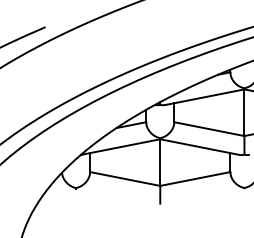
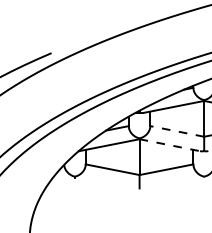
line: (208, 129) -> (176, 131), solid -> dashed
line: (199, 147) -> (169, 145), solid -> dashed

